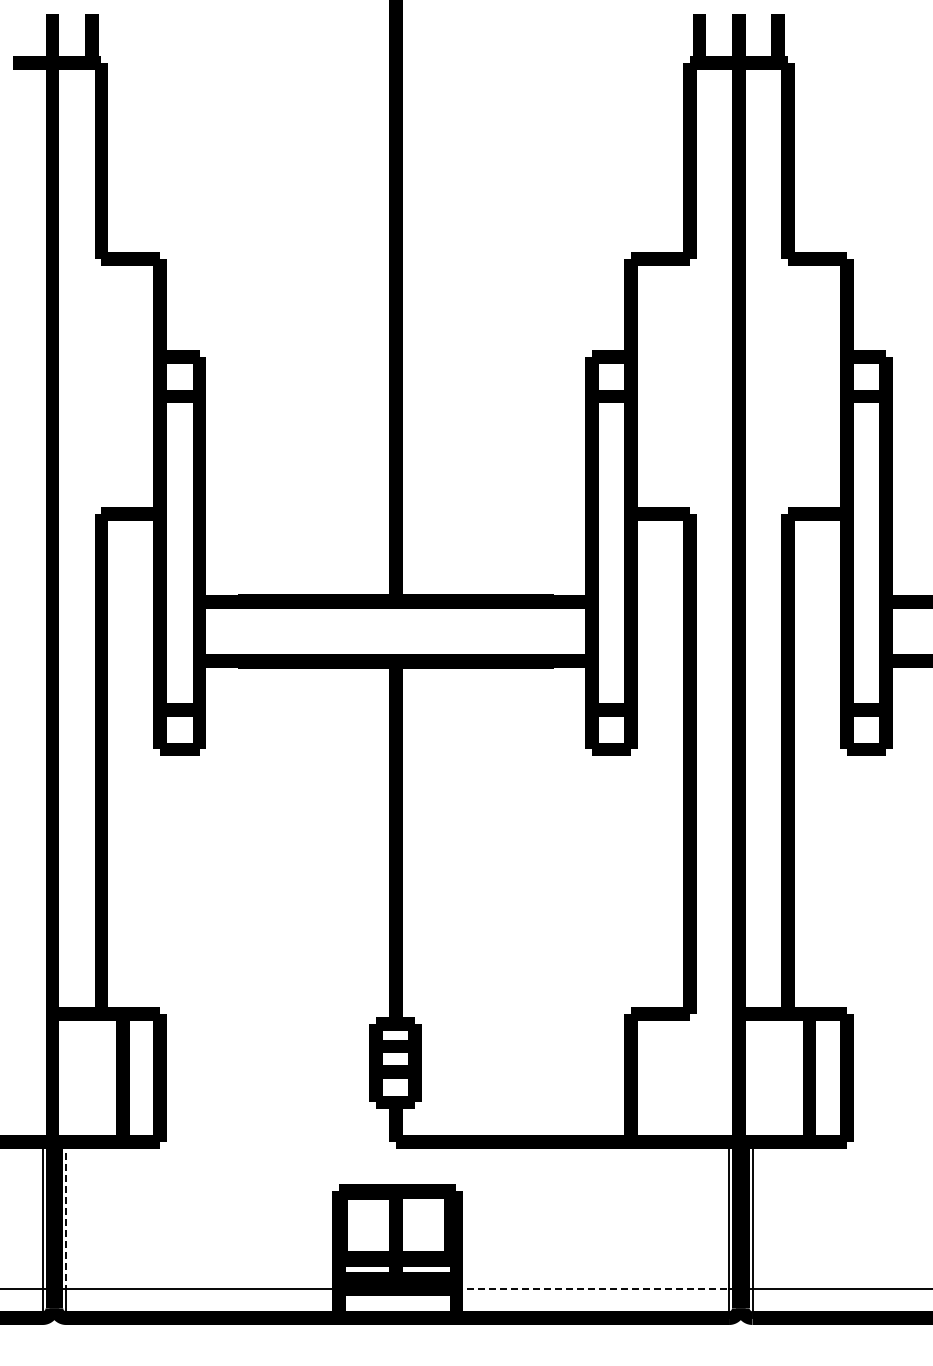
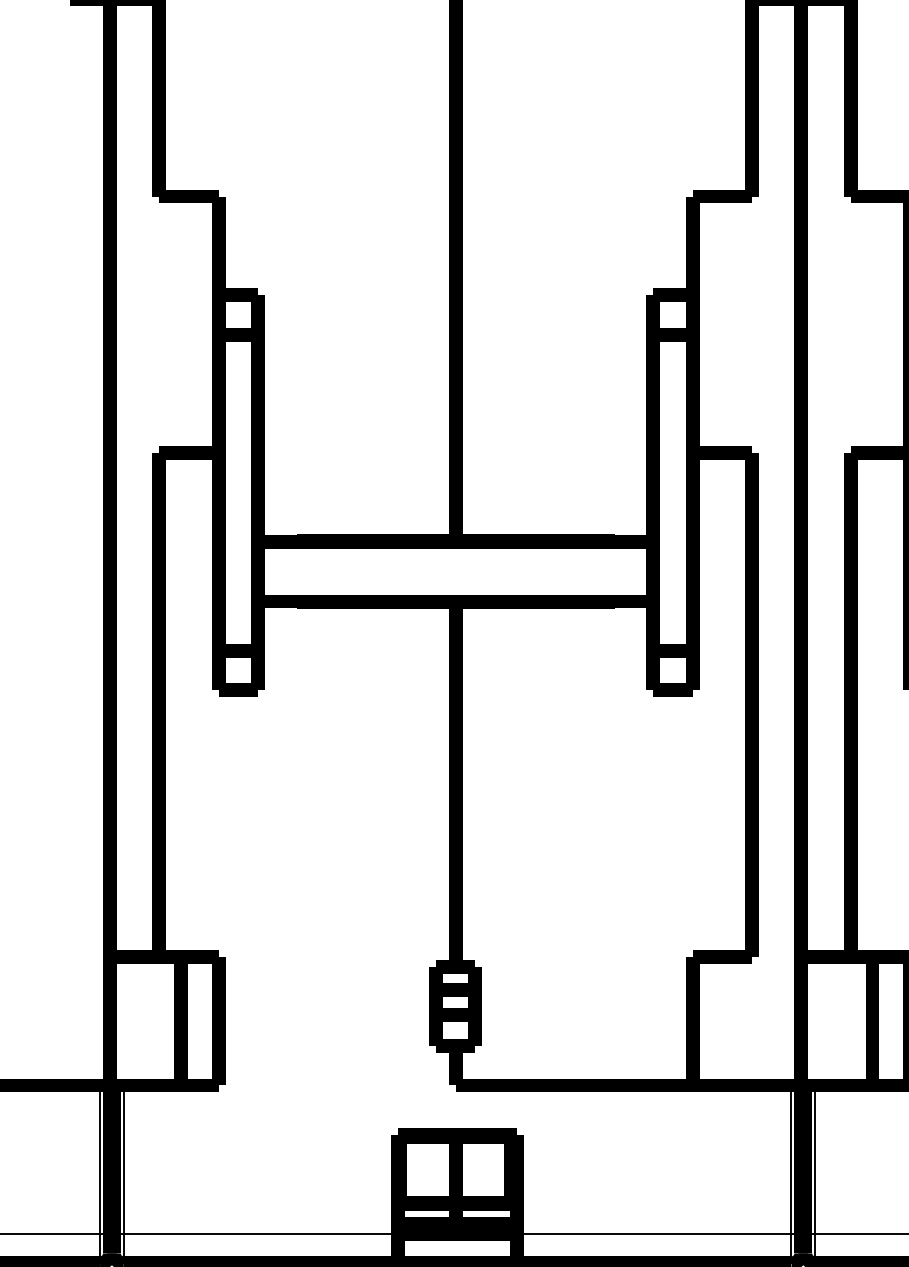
line: (66, 1215) -> (124, 1159), dashed -> solid
line: (593, 1288) -> (654, 1233), dashed -> solid

